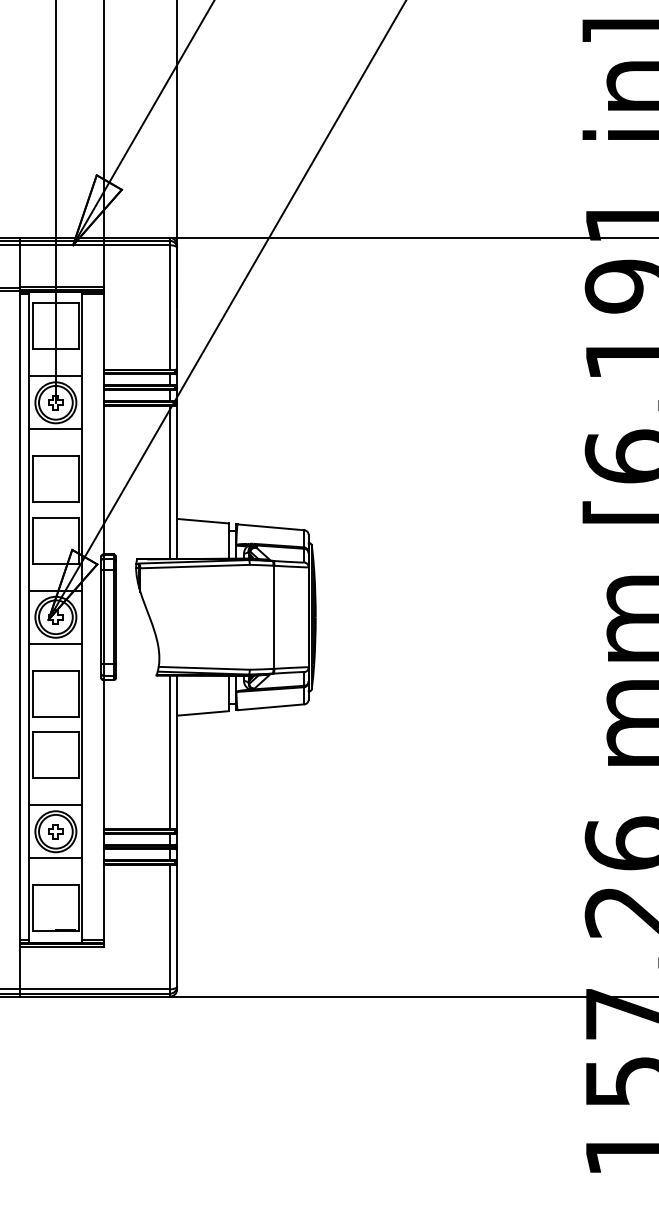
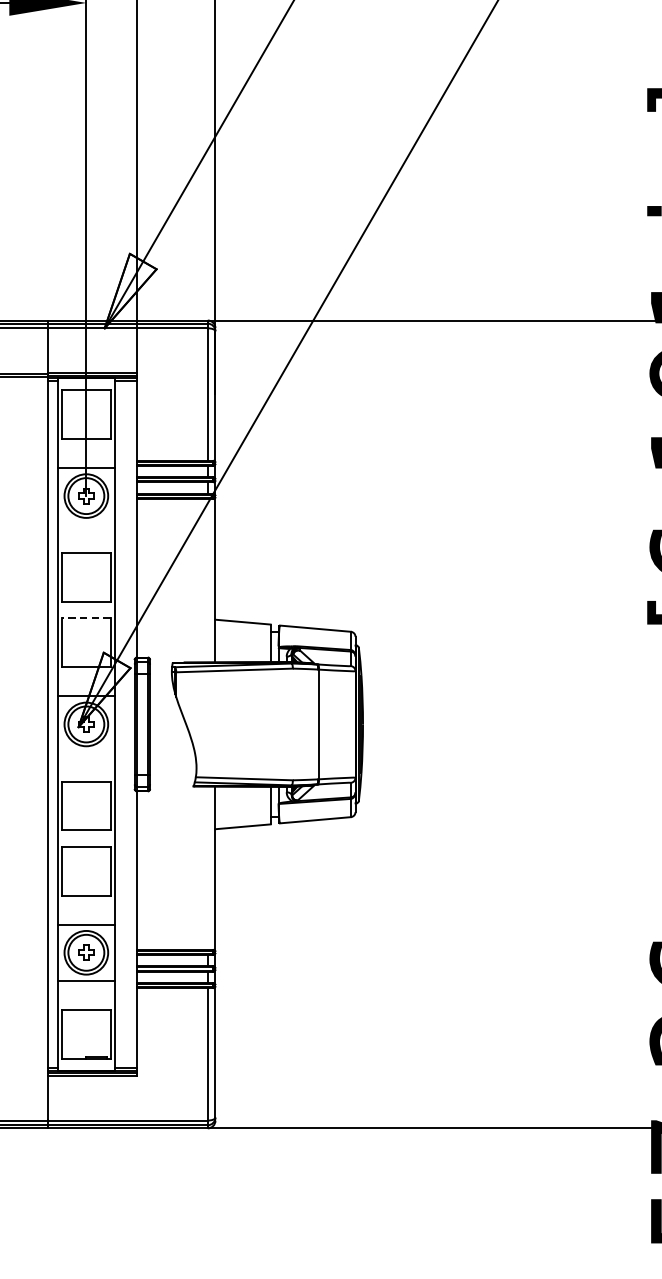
line: (55, 429) -> (85, 524), removed
line: (169, 482) -> (207, 580), removed
line: (55, 517) -> (85, 618), solid -> dashed
line: (55, 643) -> (85, 752), removed
line: (169, 751) -> (207, 867), removed

